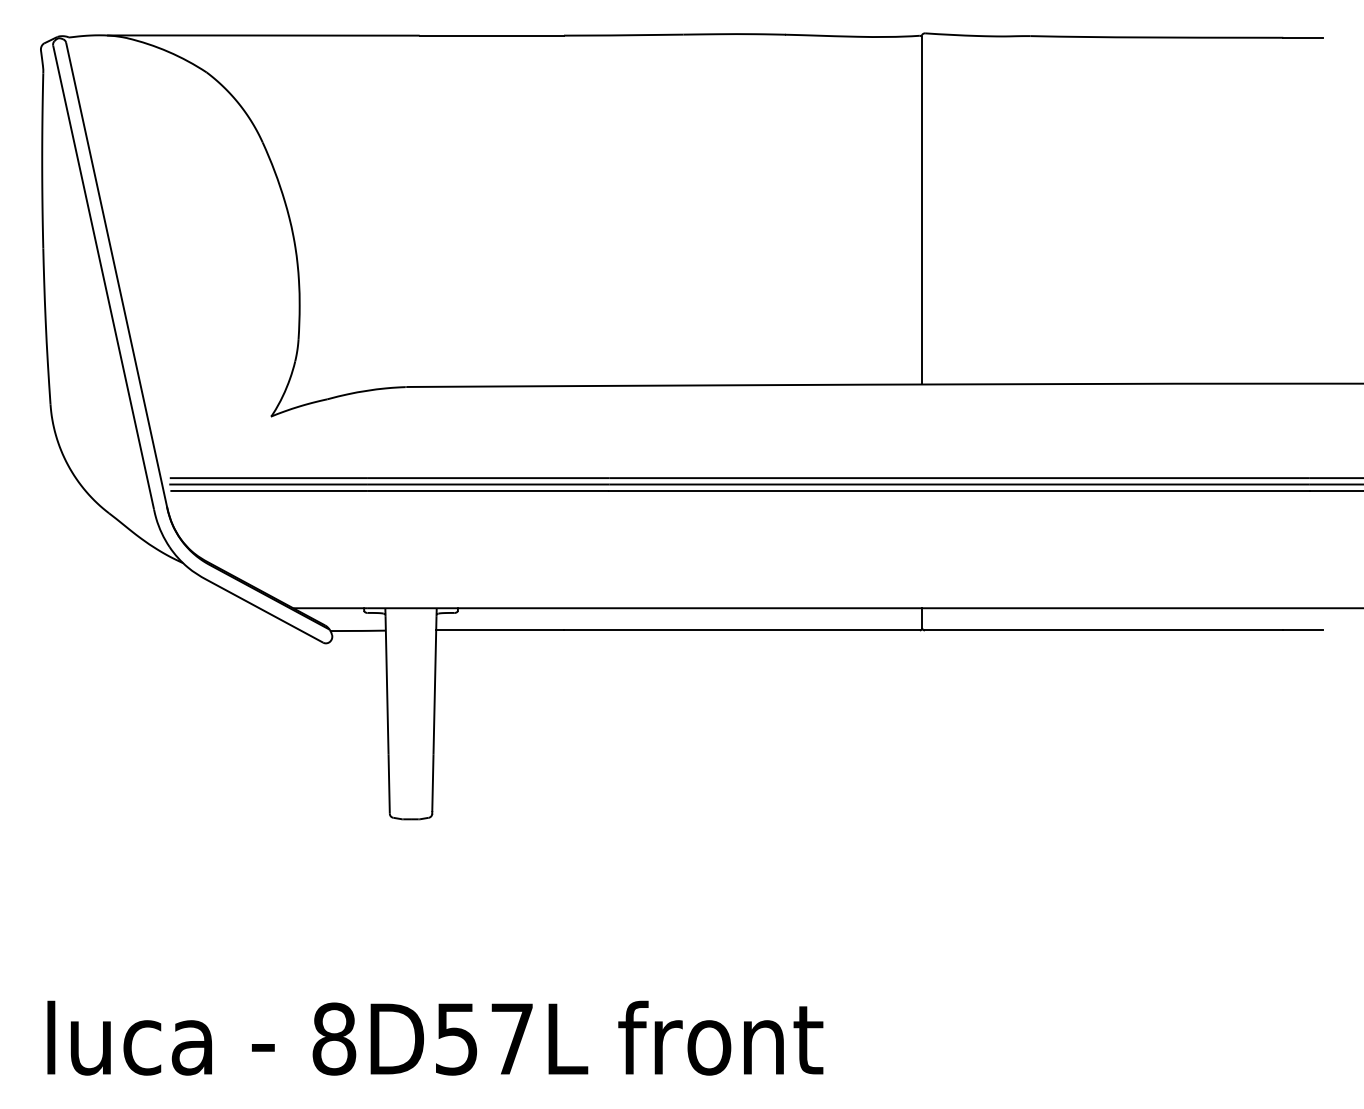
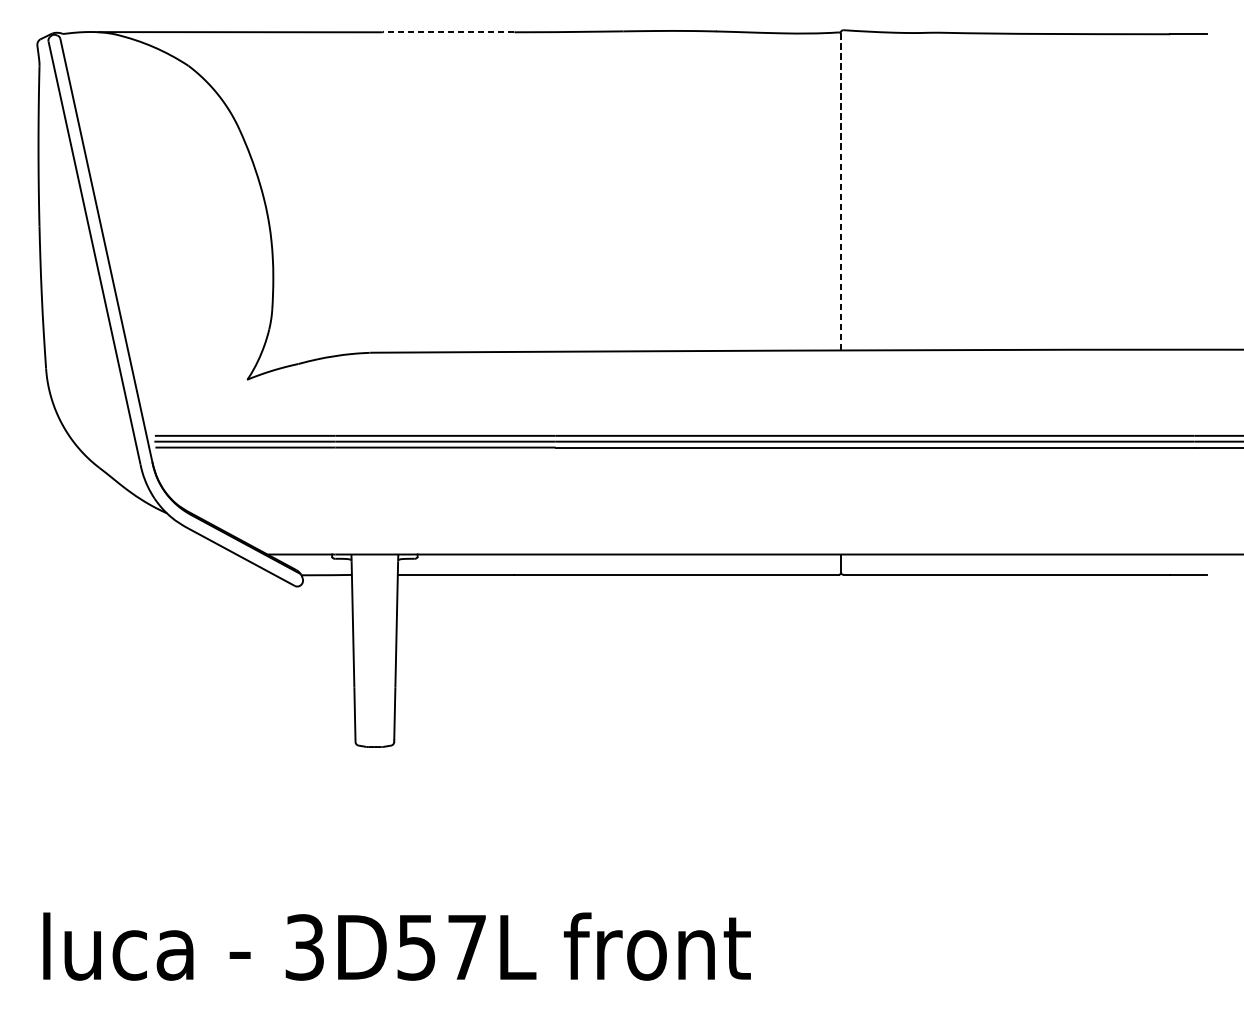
line: (491, 35) -> (448, 32), solid -> dashed
line: (921, 210) -> (840, 191), solid -> dashed
text: (334, 1038) -> (305, 946), 8D57L -> 3D57L

